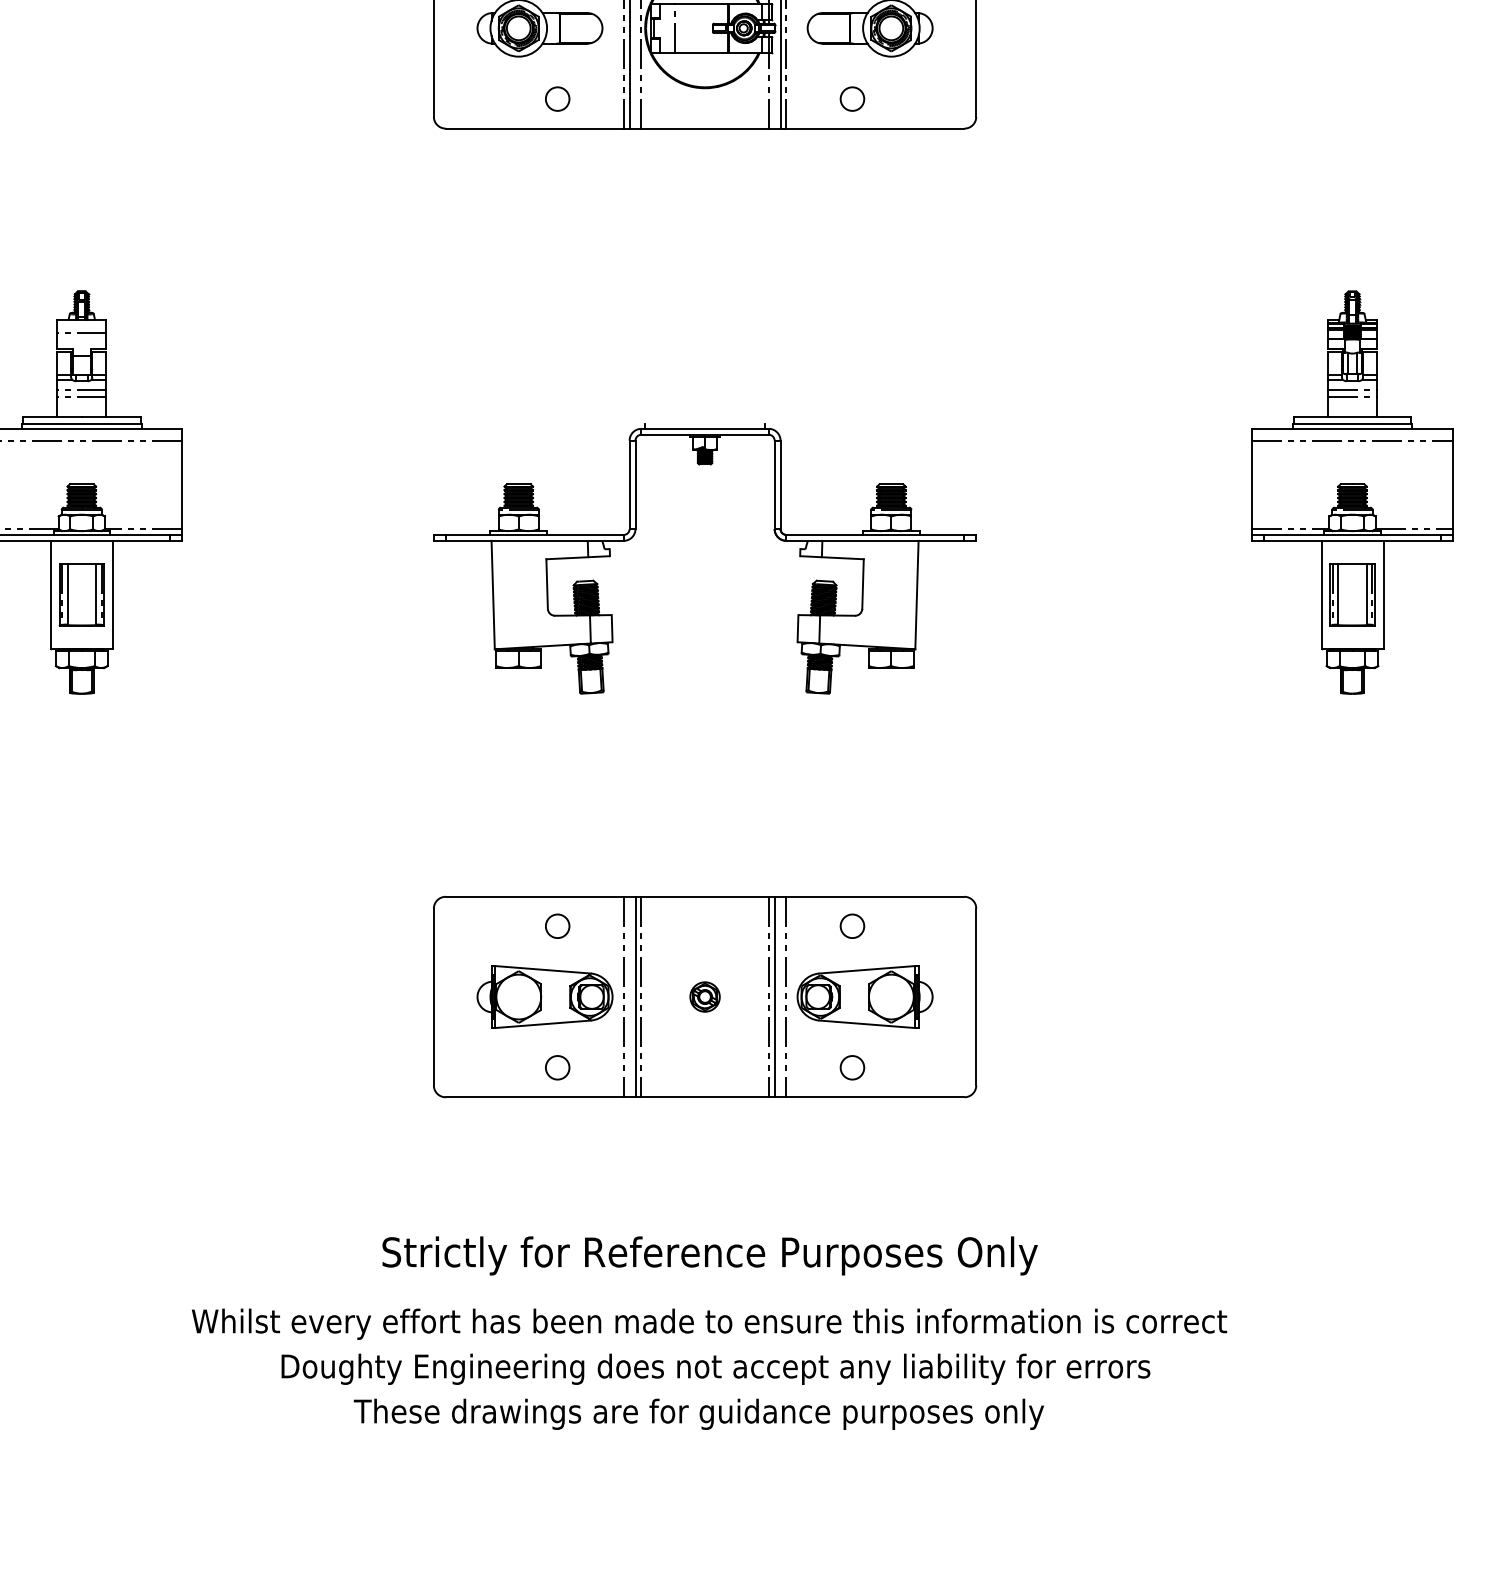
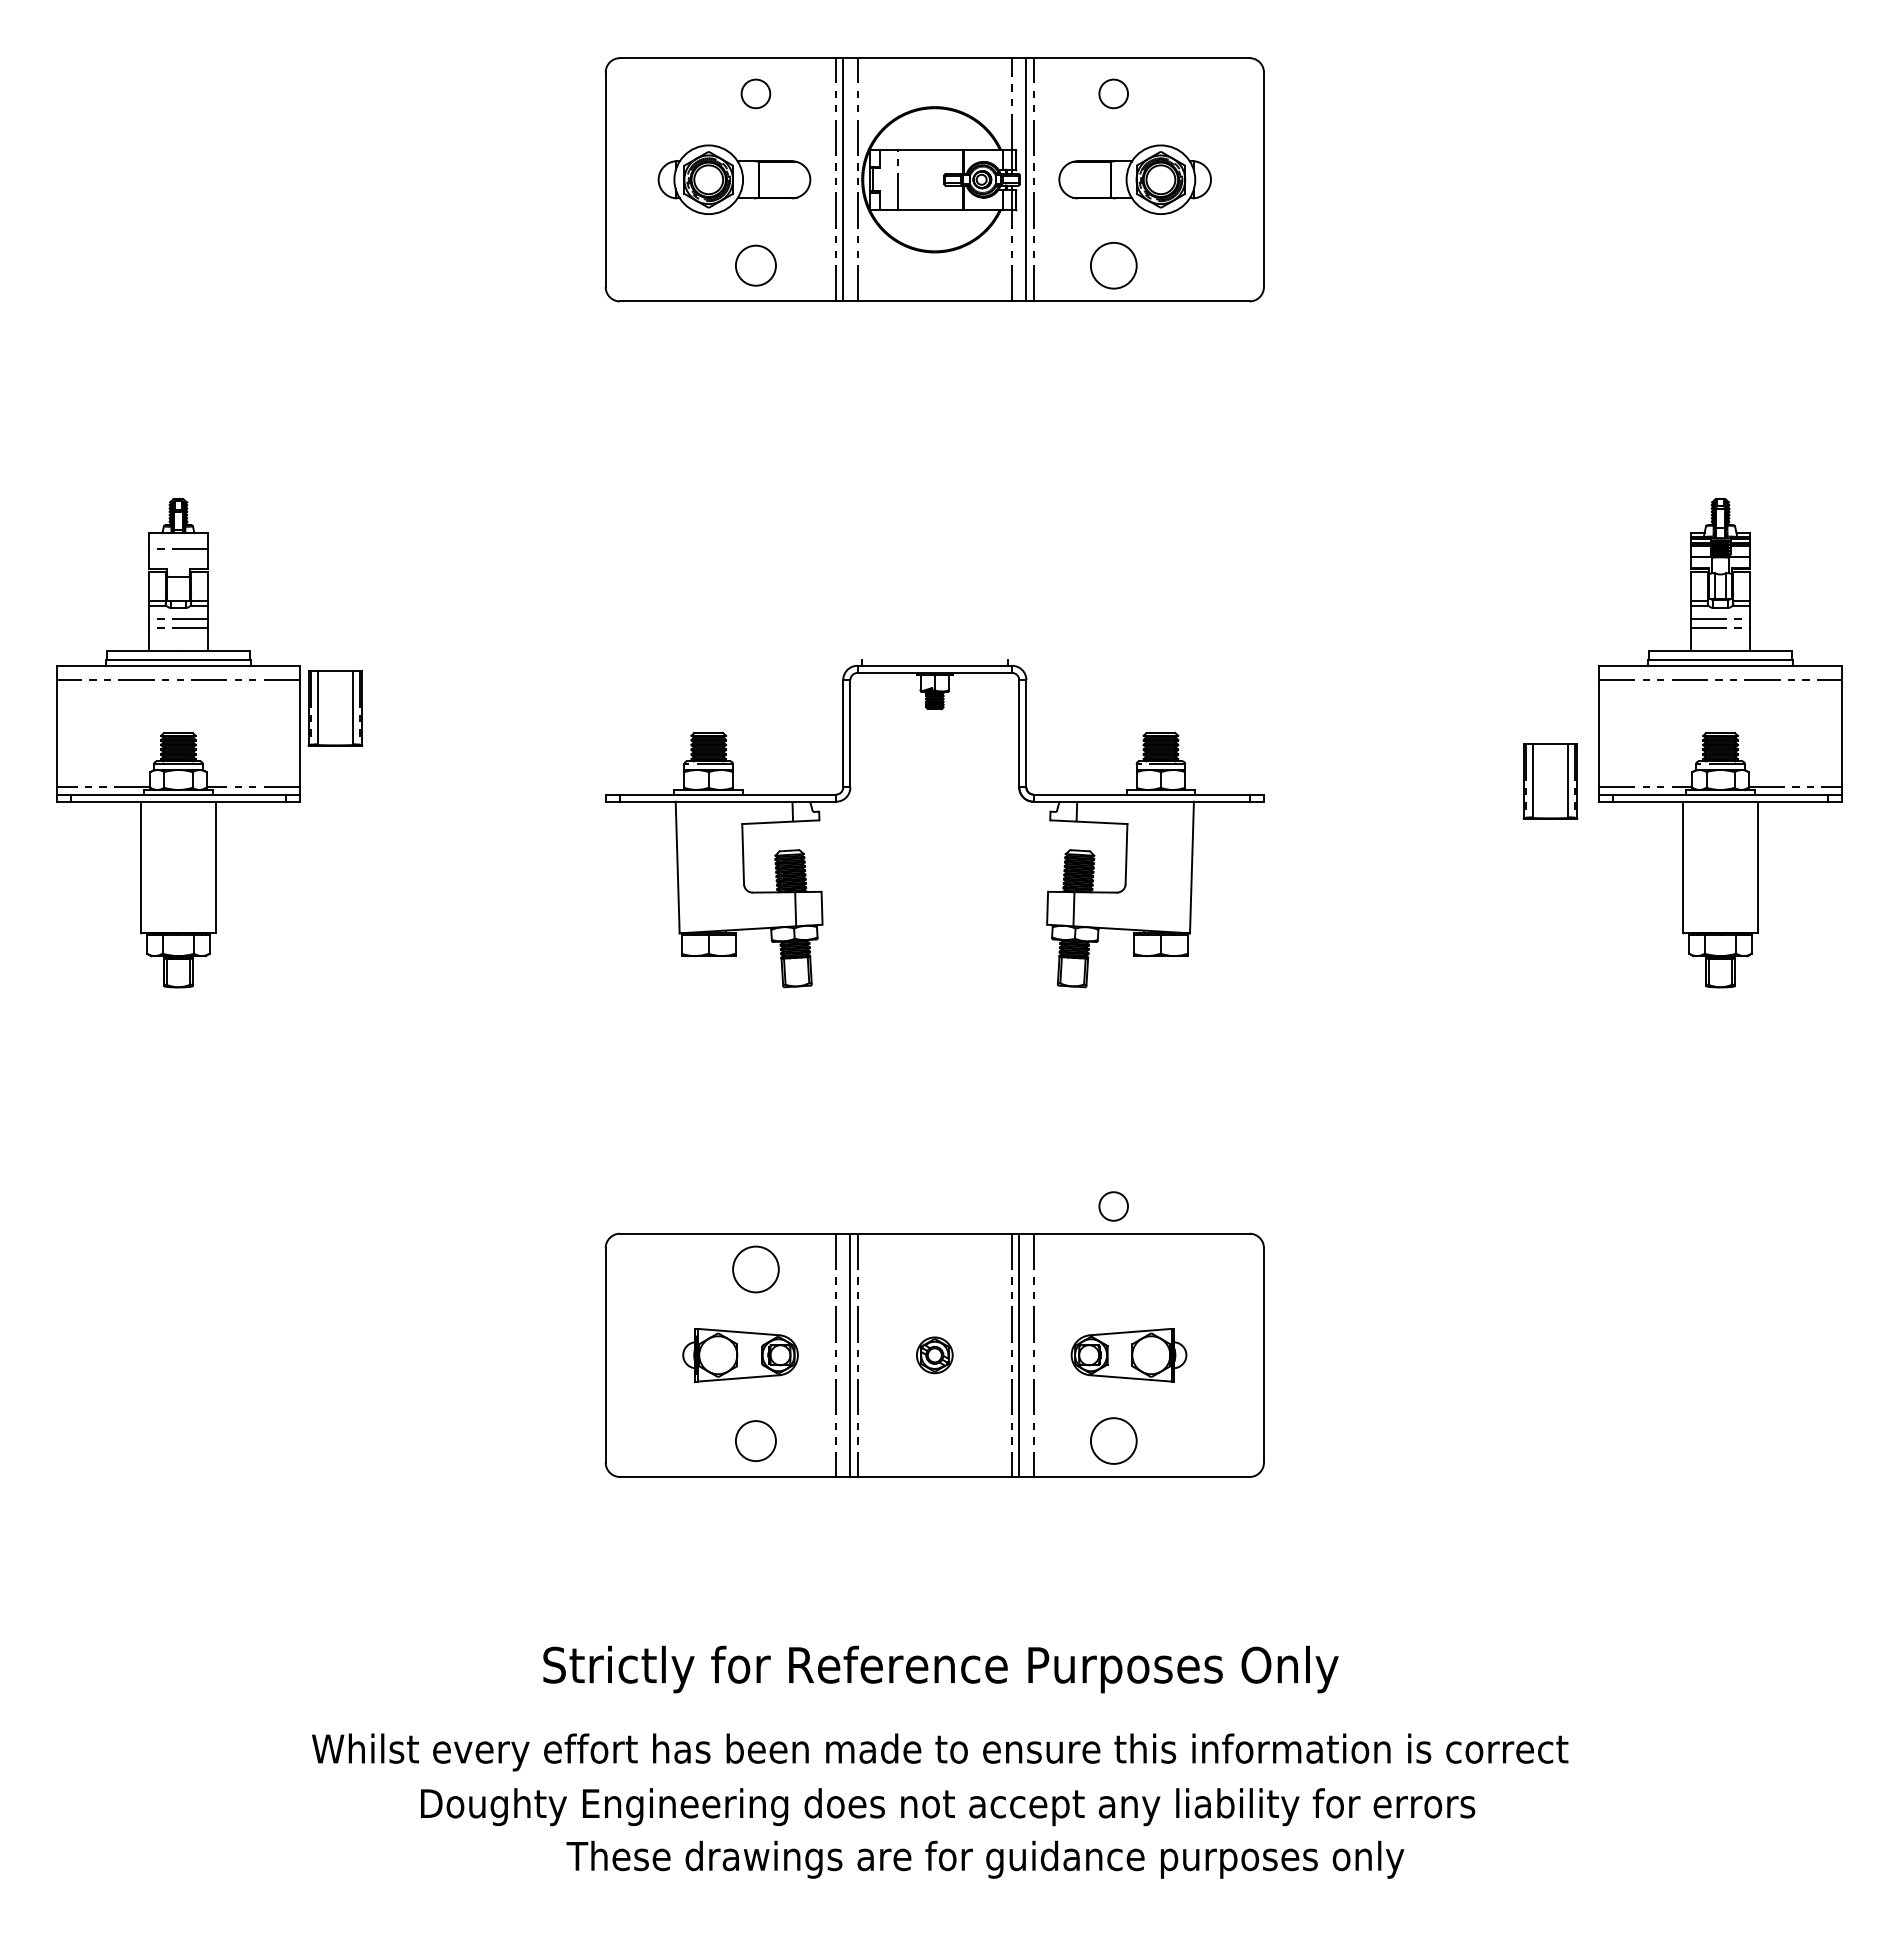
circle: (557, 99) -> (755, 265), size x1.4
circle: (852, 99) -> (1113, 265), size x1.6
part: (81, 595) -> (335, 708), moved
part: (1352, 595) -> (1550, 781), moved
circle: (557, 926) -> (755, 1269), size x1.6
circle: (852, 926) -> (1113, 1206), moved
part: (544, 996) -> (740, 1354), size x0.7
part: (864, 996) -> (1128, 1354), size x0.7
circle: (557, 1068) -> (755, 1441), size x1.4
circle: (852, 1068) -> (1113, 1441), size x1.6
text: (699, 1414) -> (985, 1859), moved

